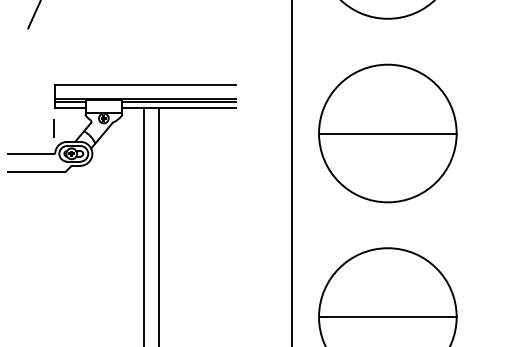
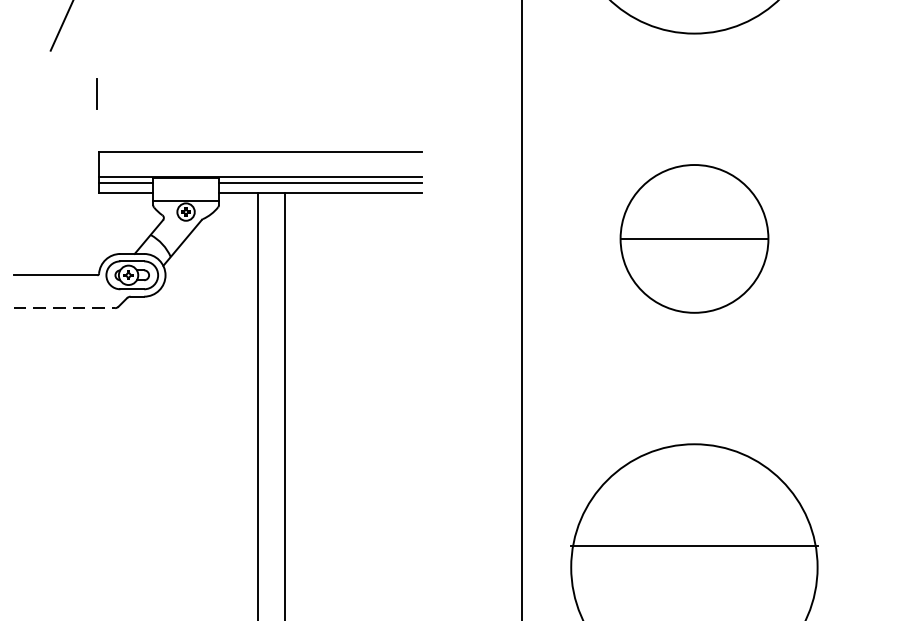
line: (53, 128) -> (95, 93), moved
part: (387, 133) -> (693, 238), size x0.6
line: (36, 172) -> (65, 308), solid -> dashed
line: (387, 317) -> (693, 546), moved

